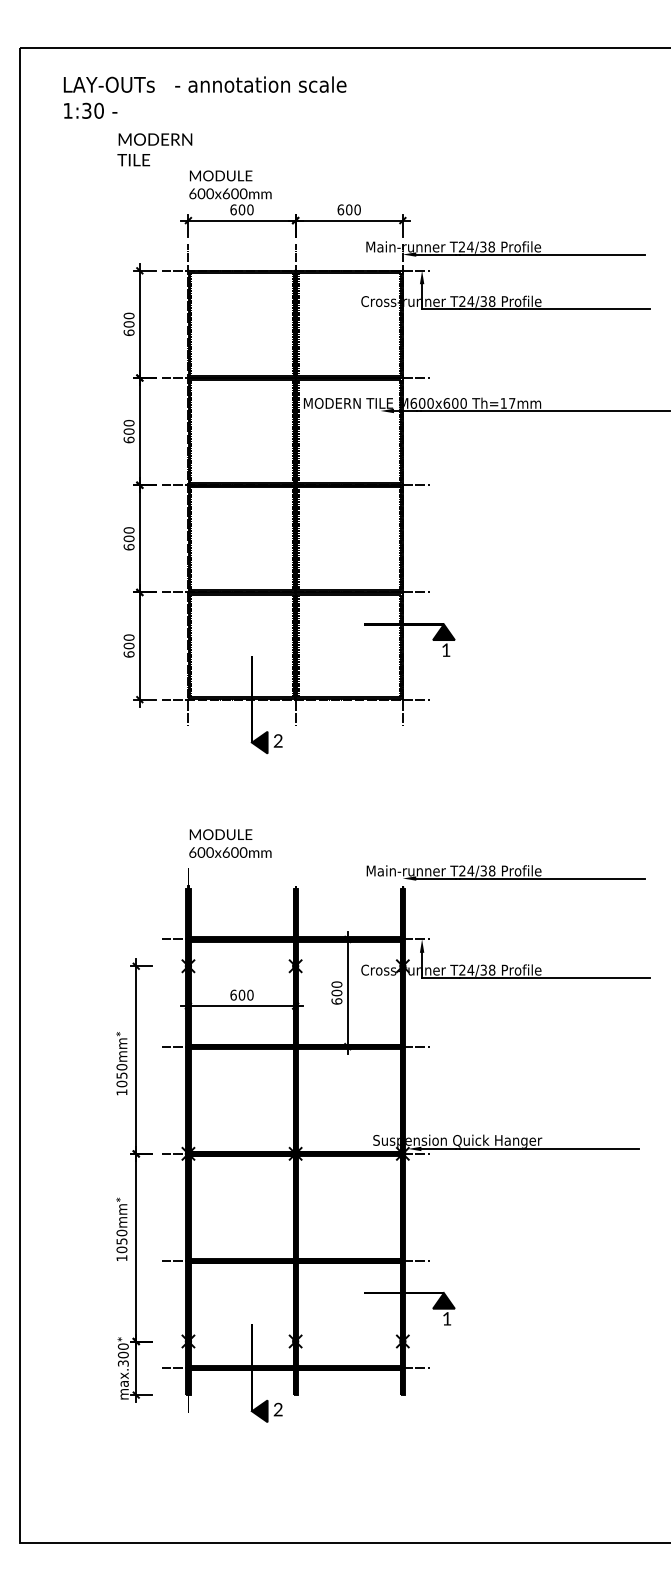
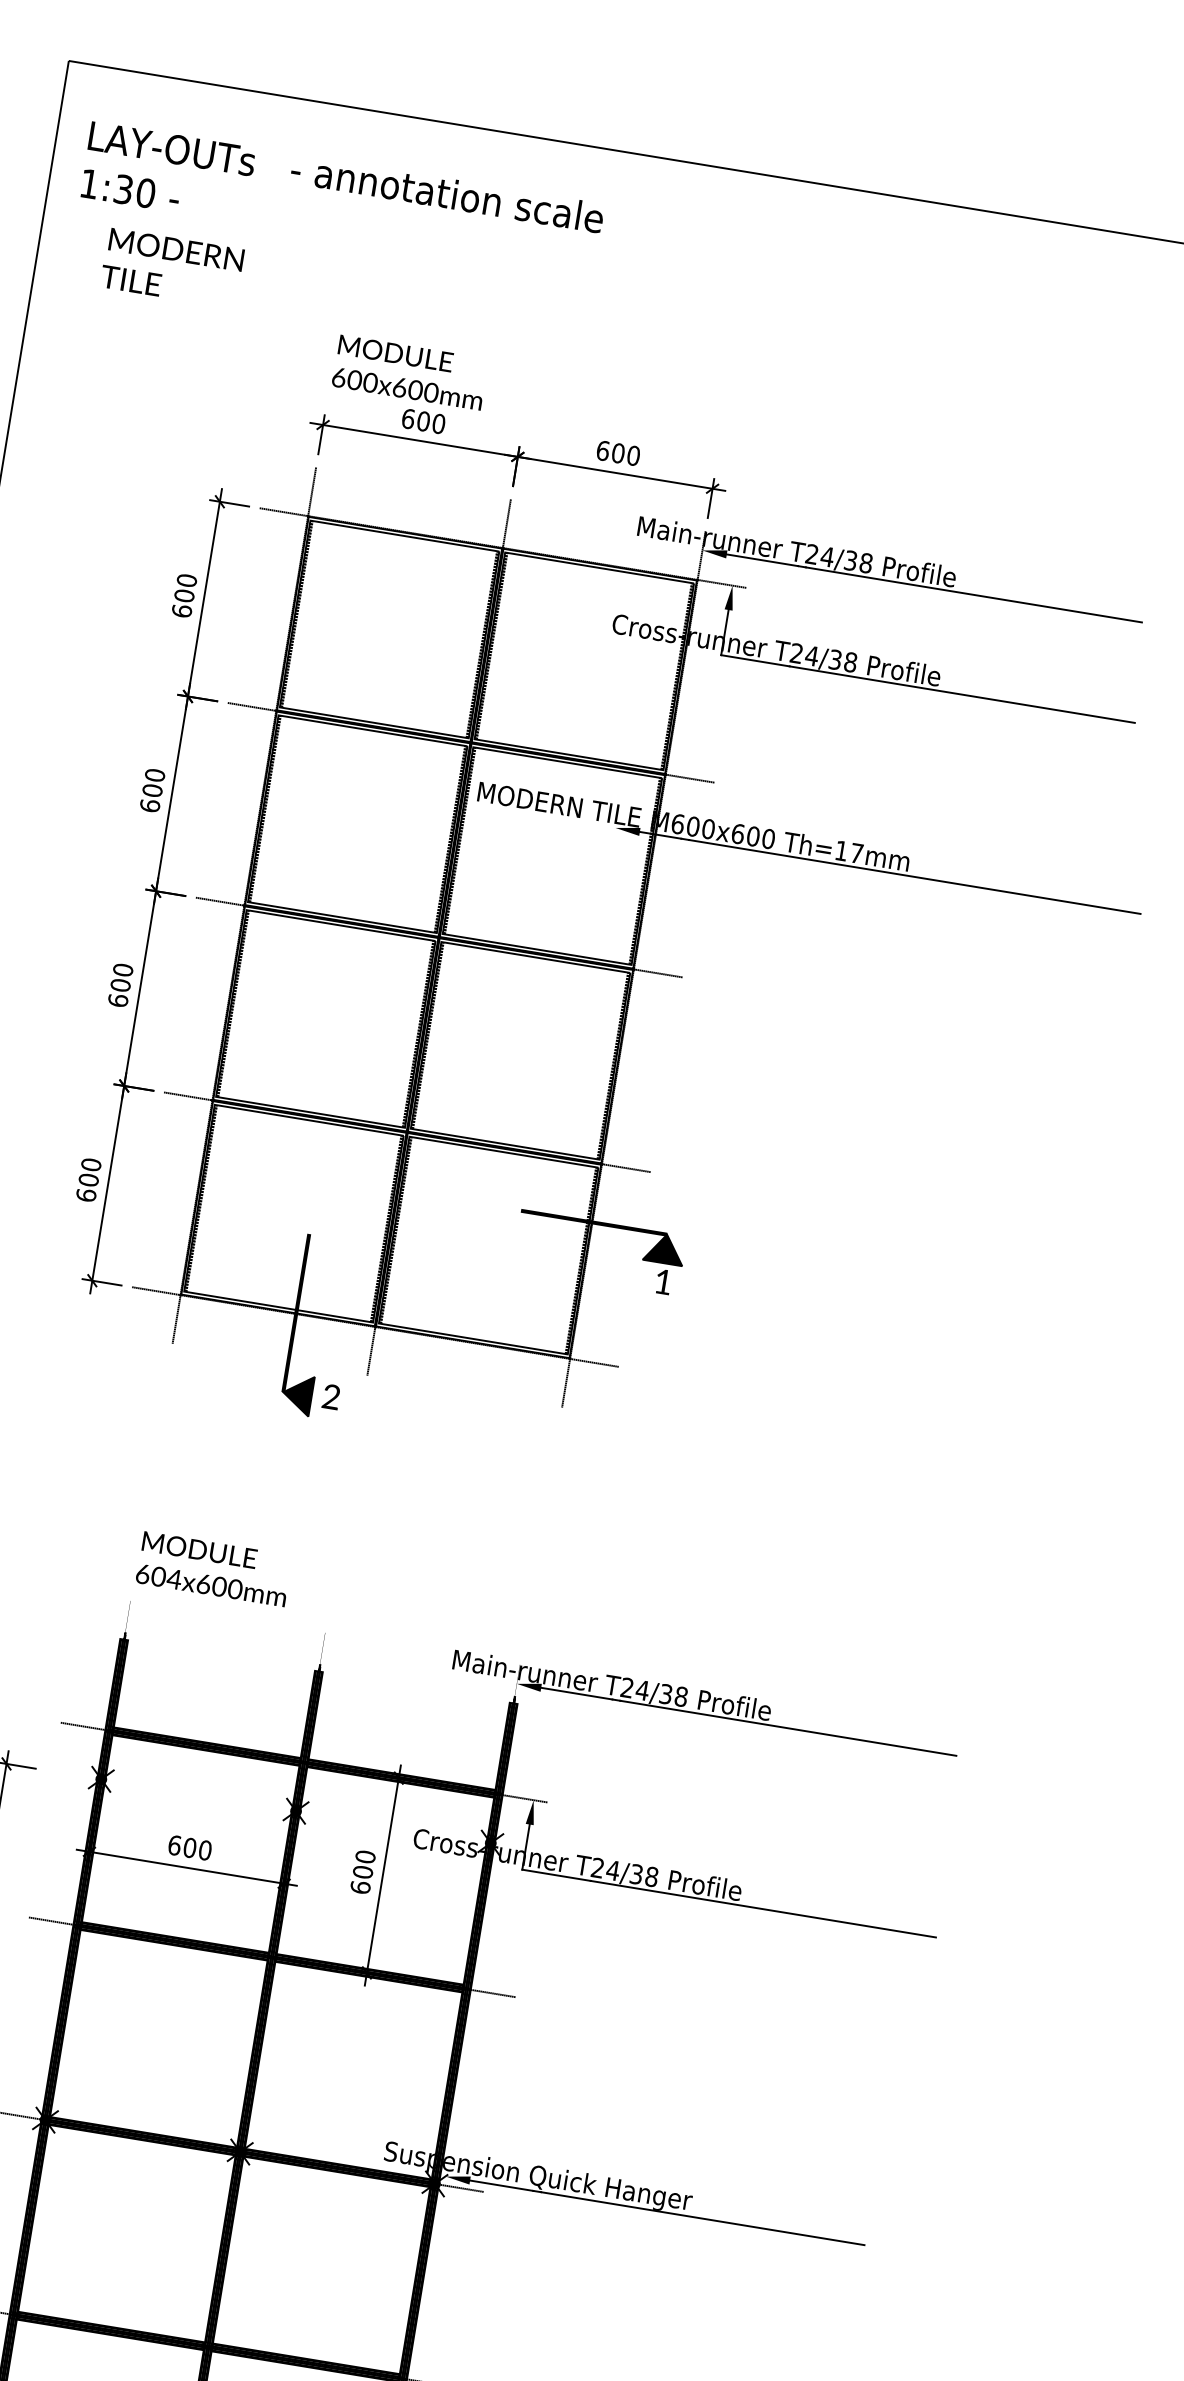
text: (204, 97) -> (341, 200), moved
text: (154, 149) -> (171, 267), moved
text: (209, 852) -> (173, 1579), 600x600mm -> 604x600mm

